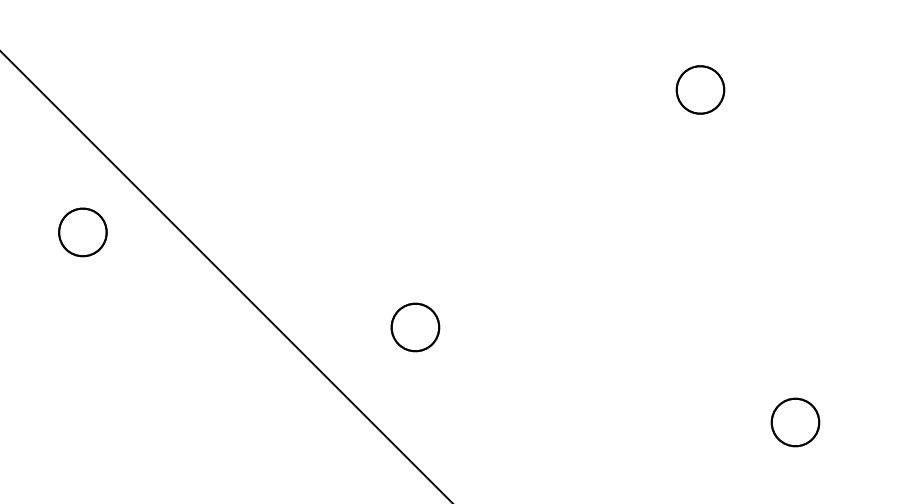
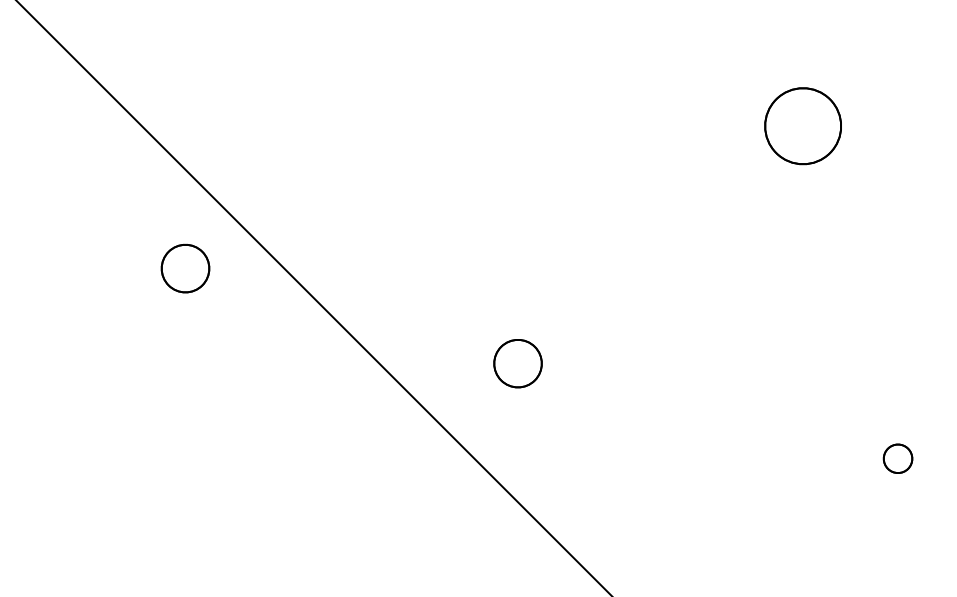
part: (699, 89) -> (802, 125), size x1.6
part: (794, 422) -> (897, 458), size x0.6

